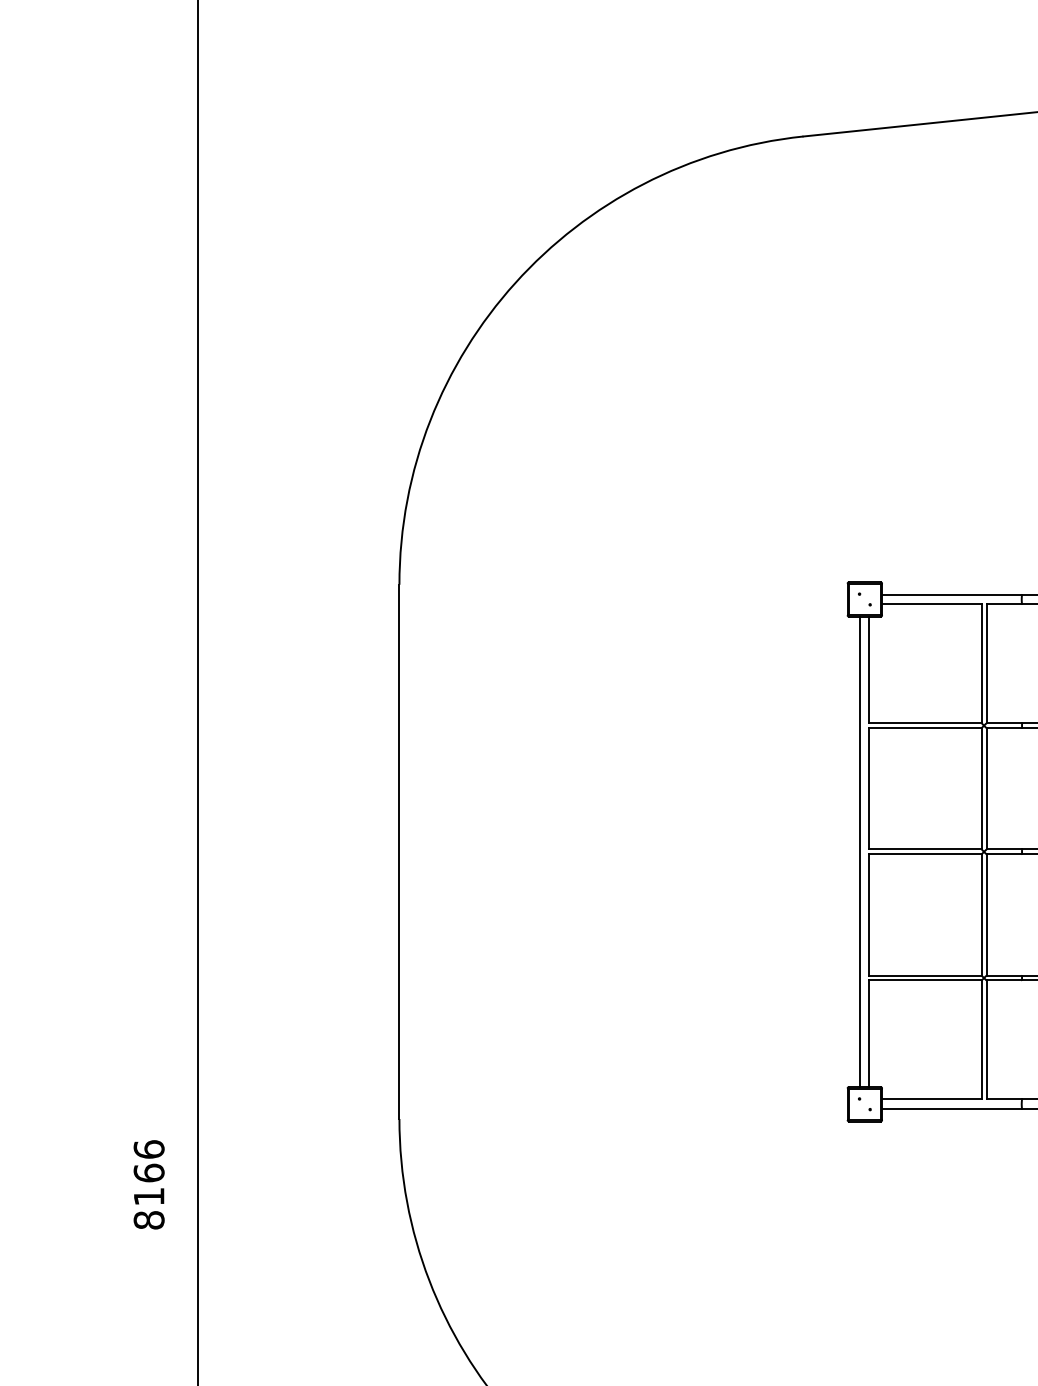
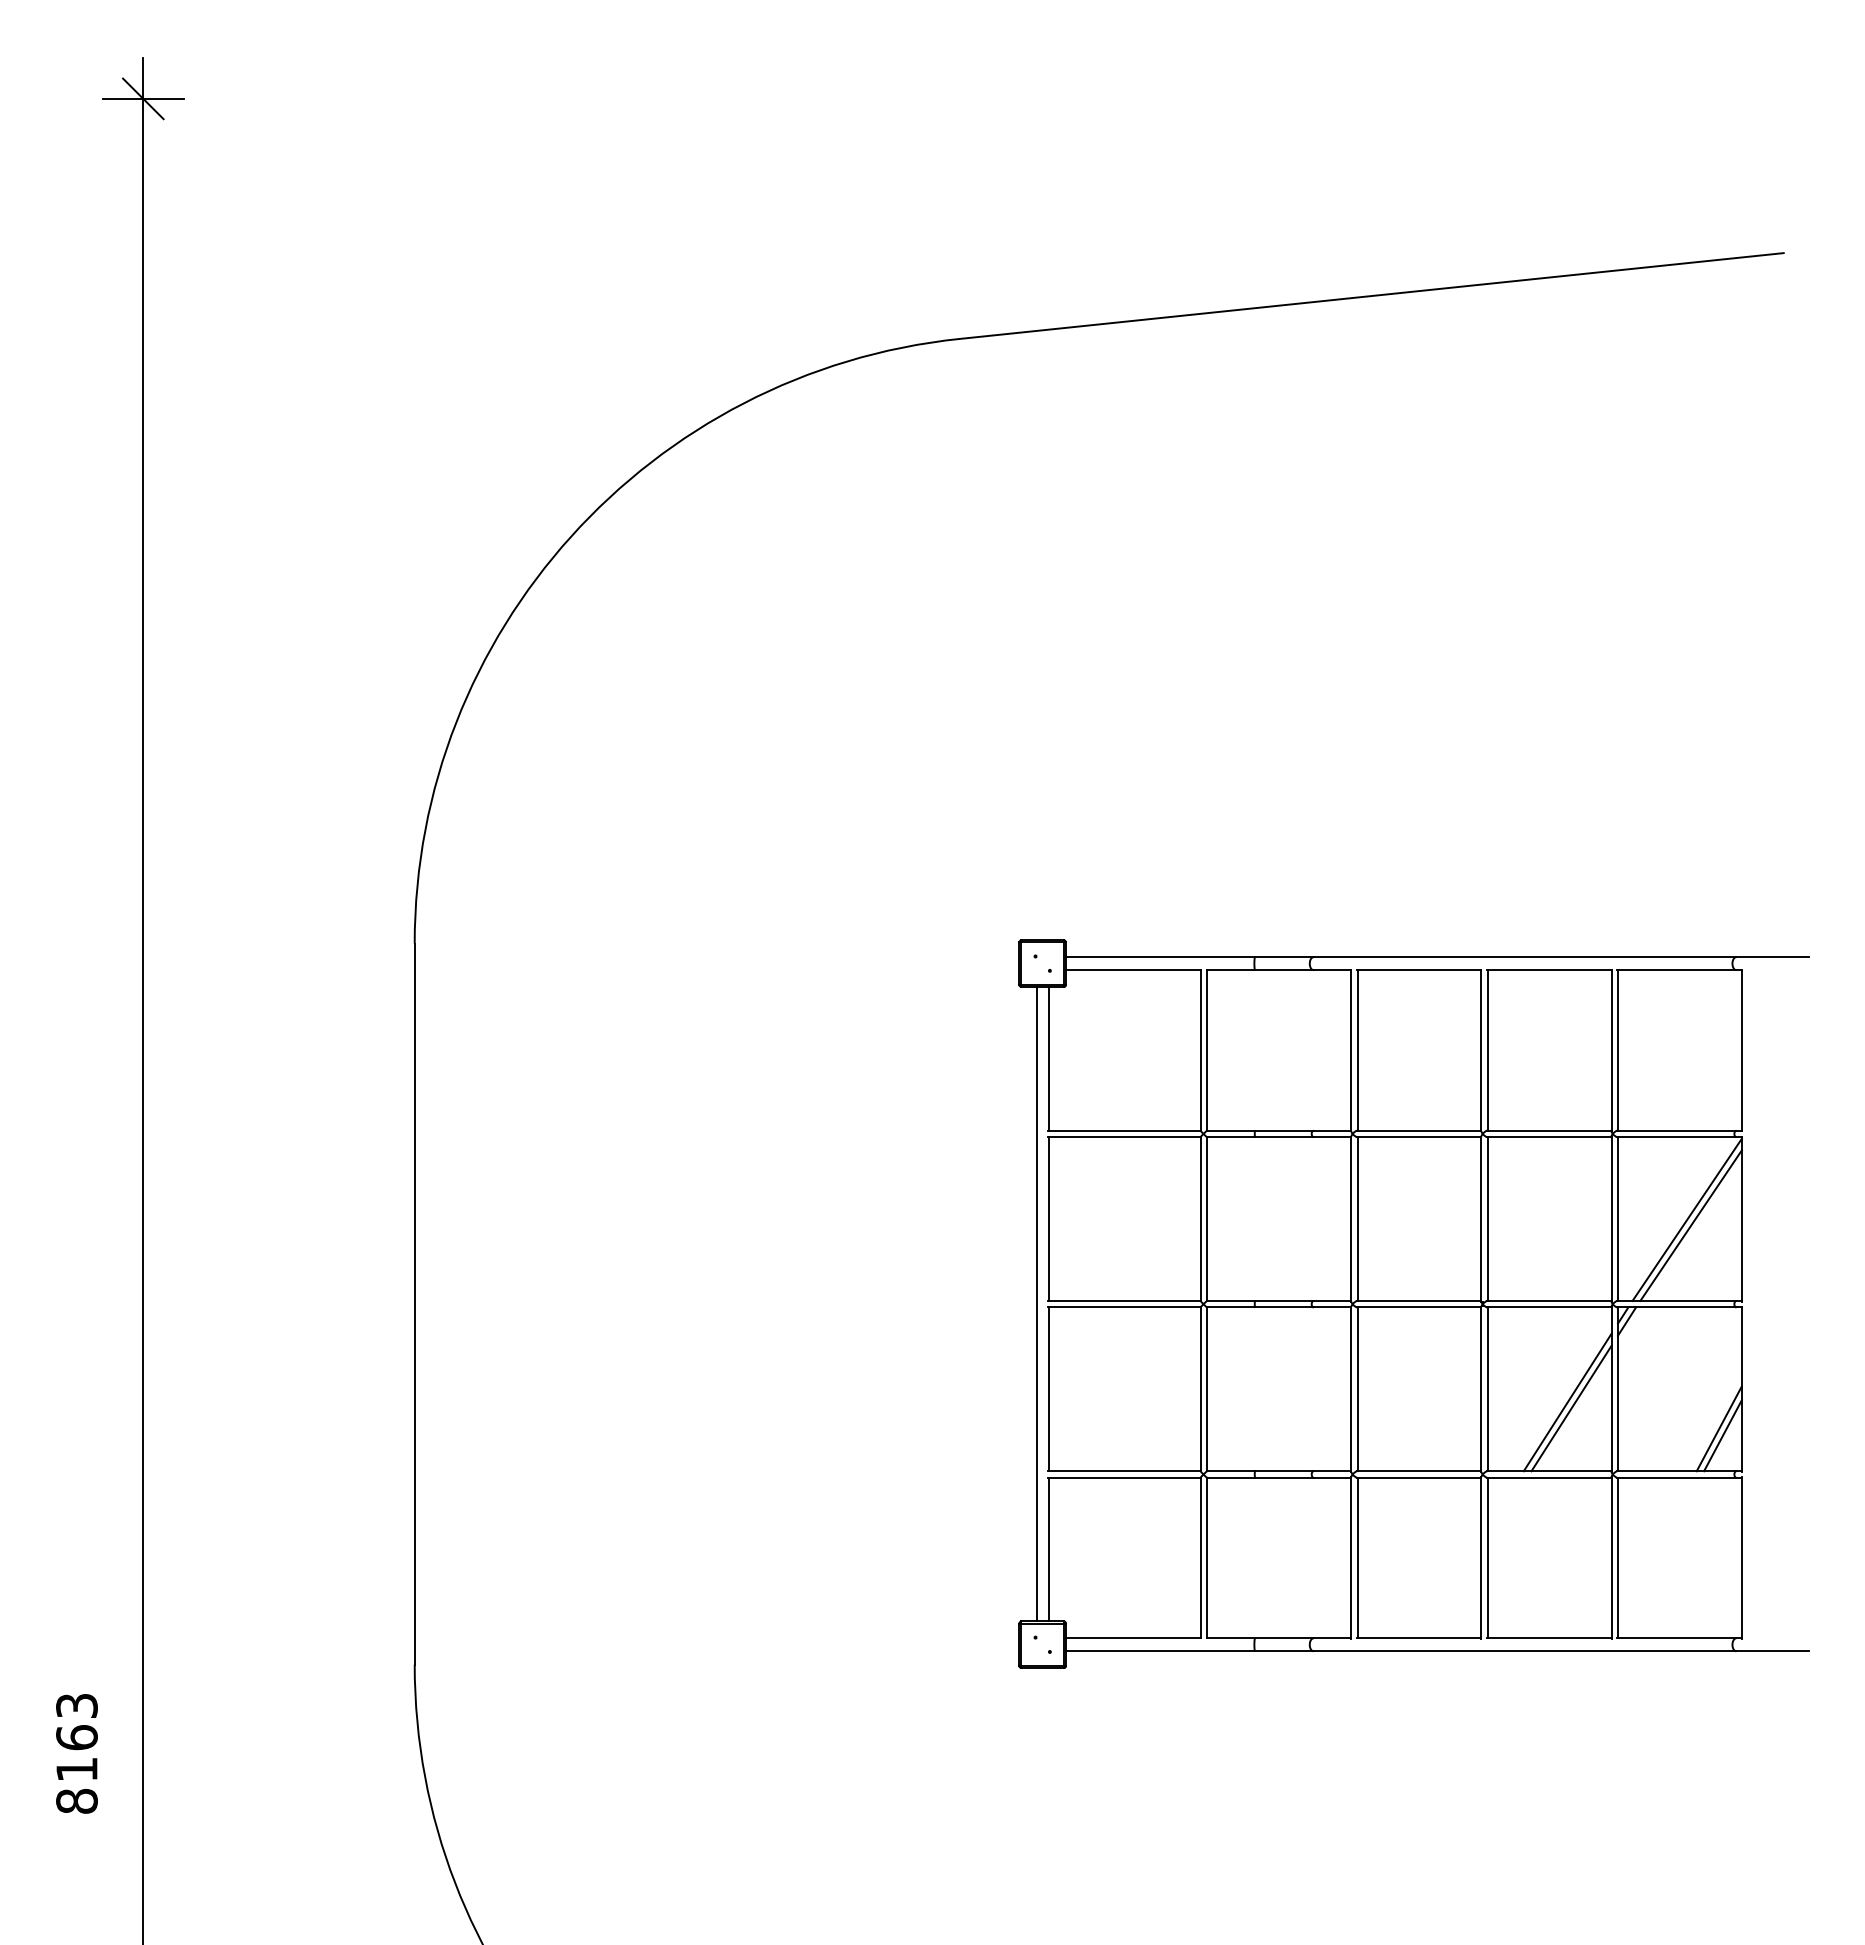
text: (148, 1149) -> (76, 1705), 8166 -> 8163

